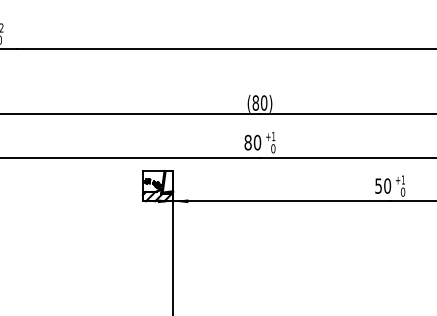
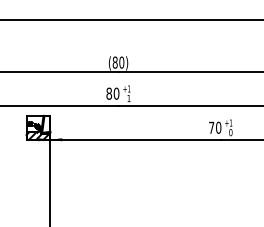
text: (273, 148) -> (129, 98), 0 -> 1
text: (378, 185) -> (211, 127), 50 -> 70

